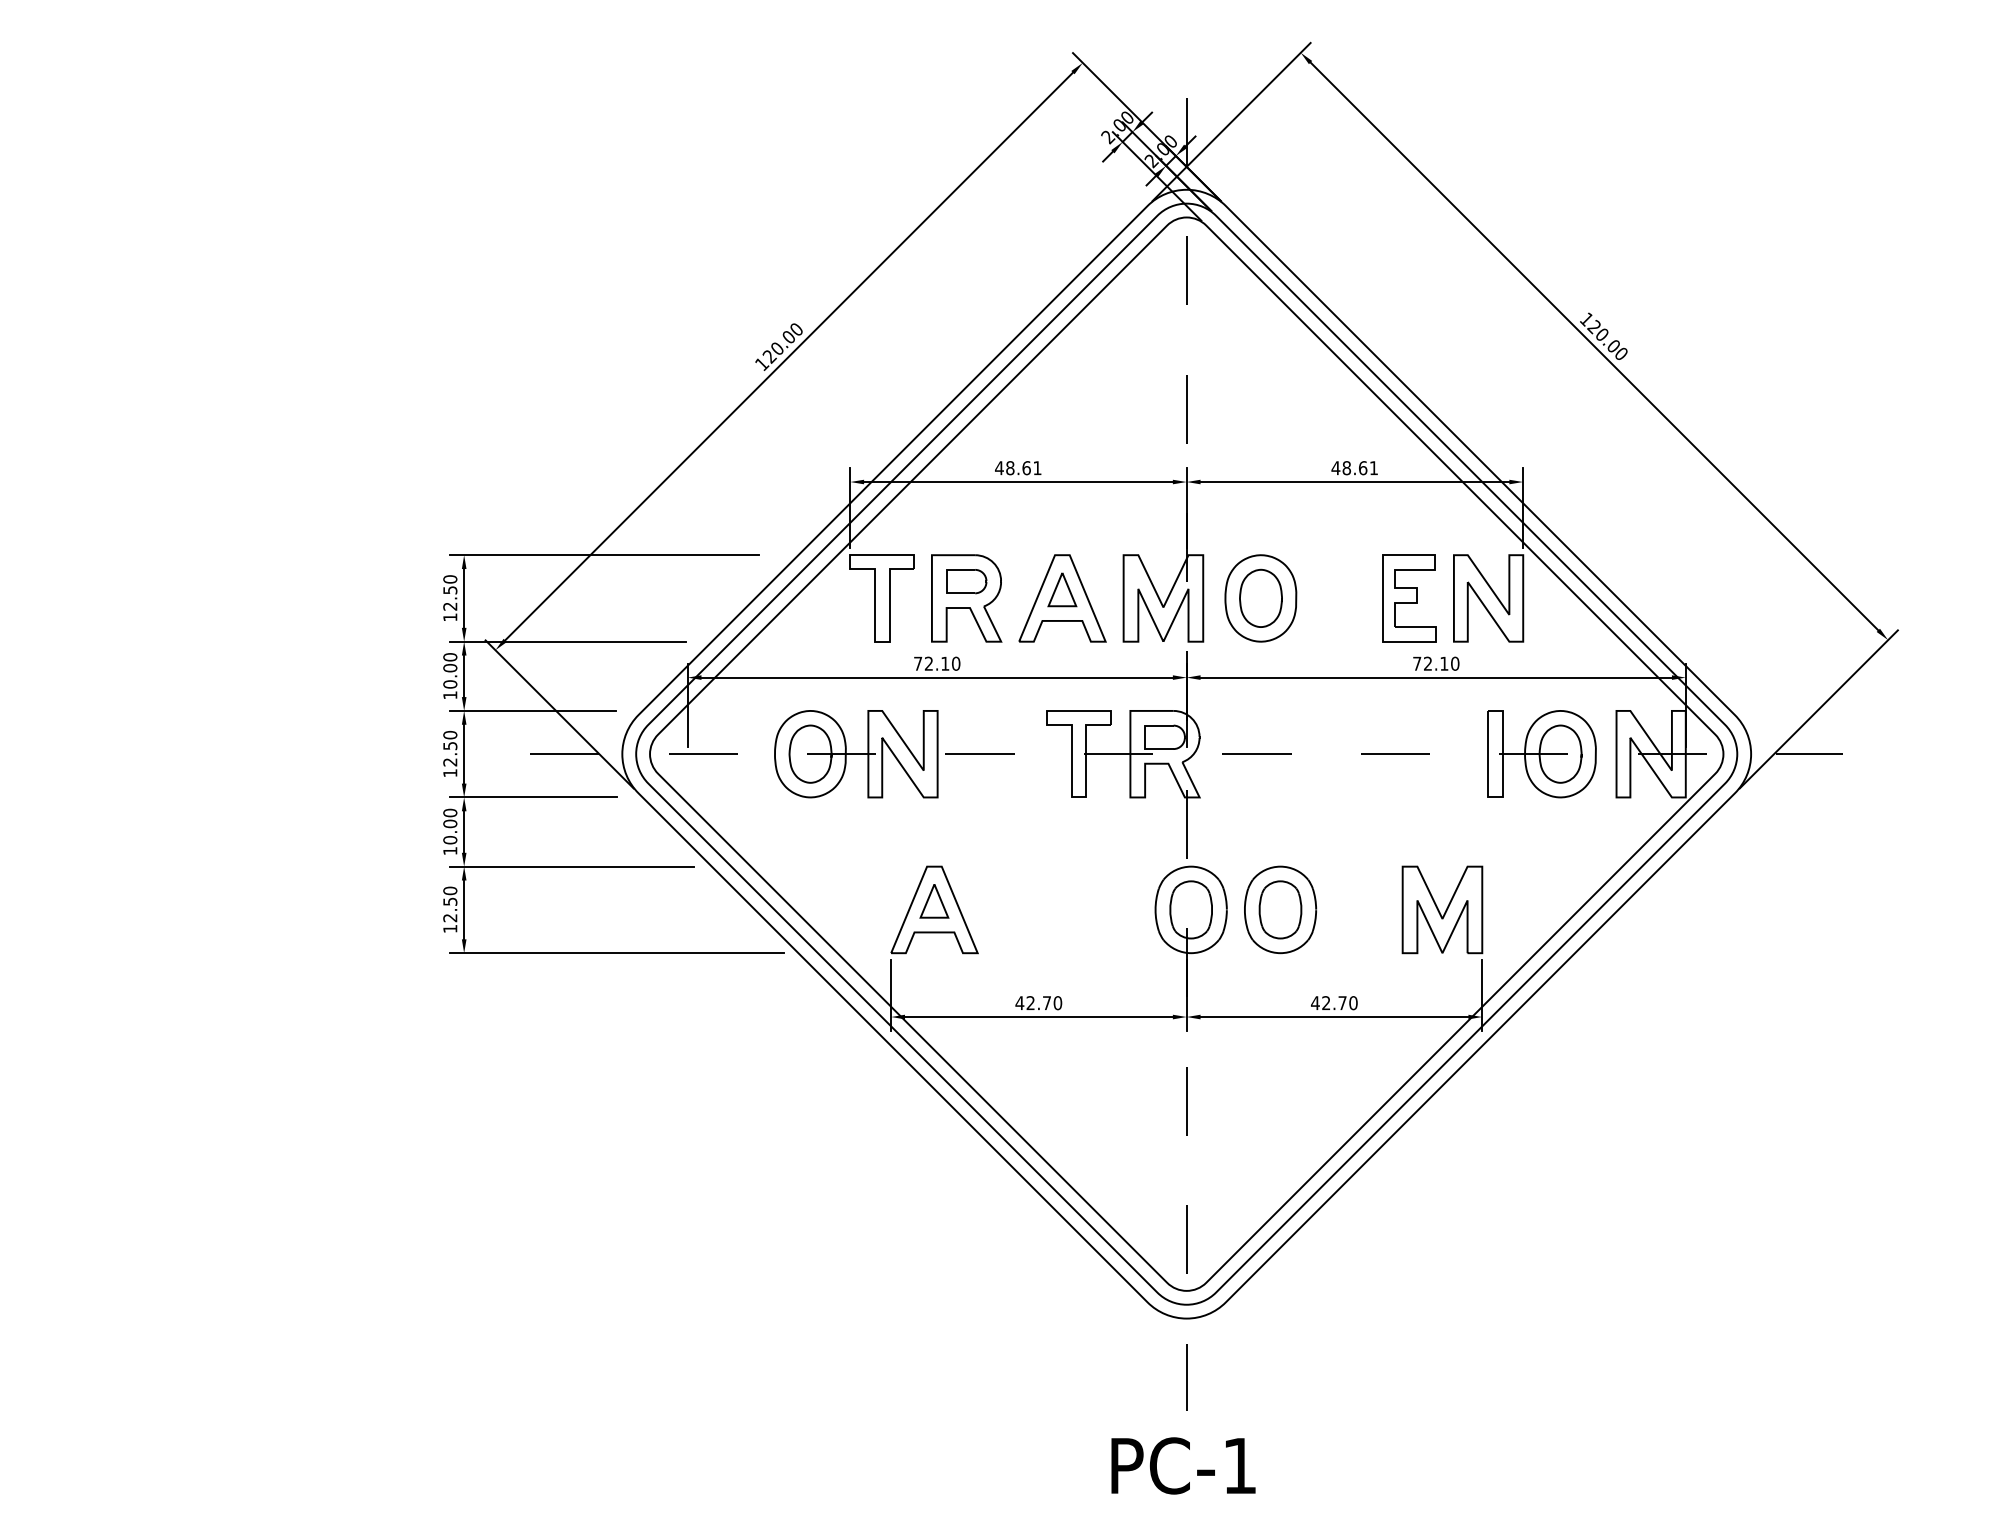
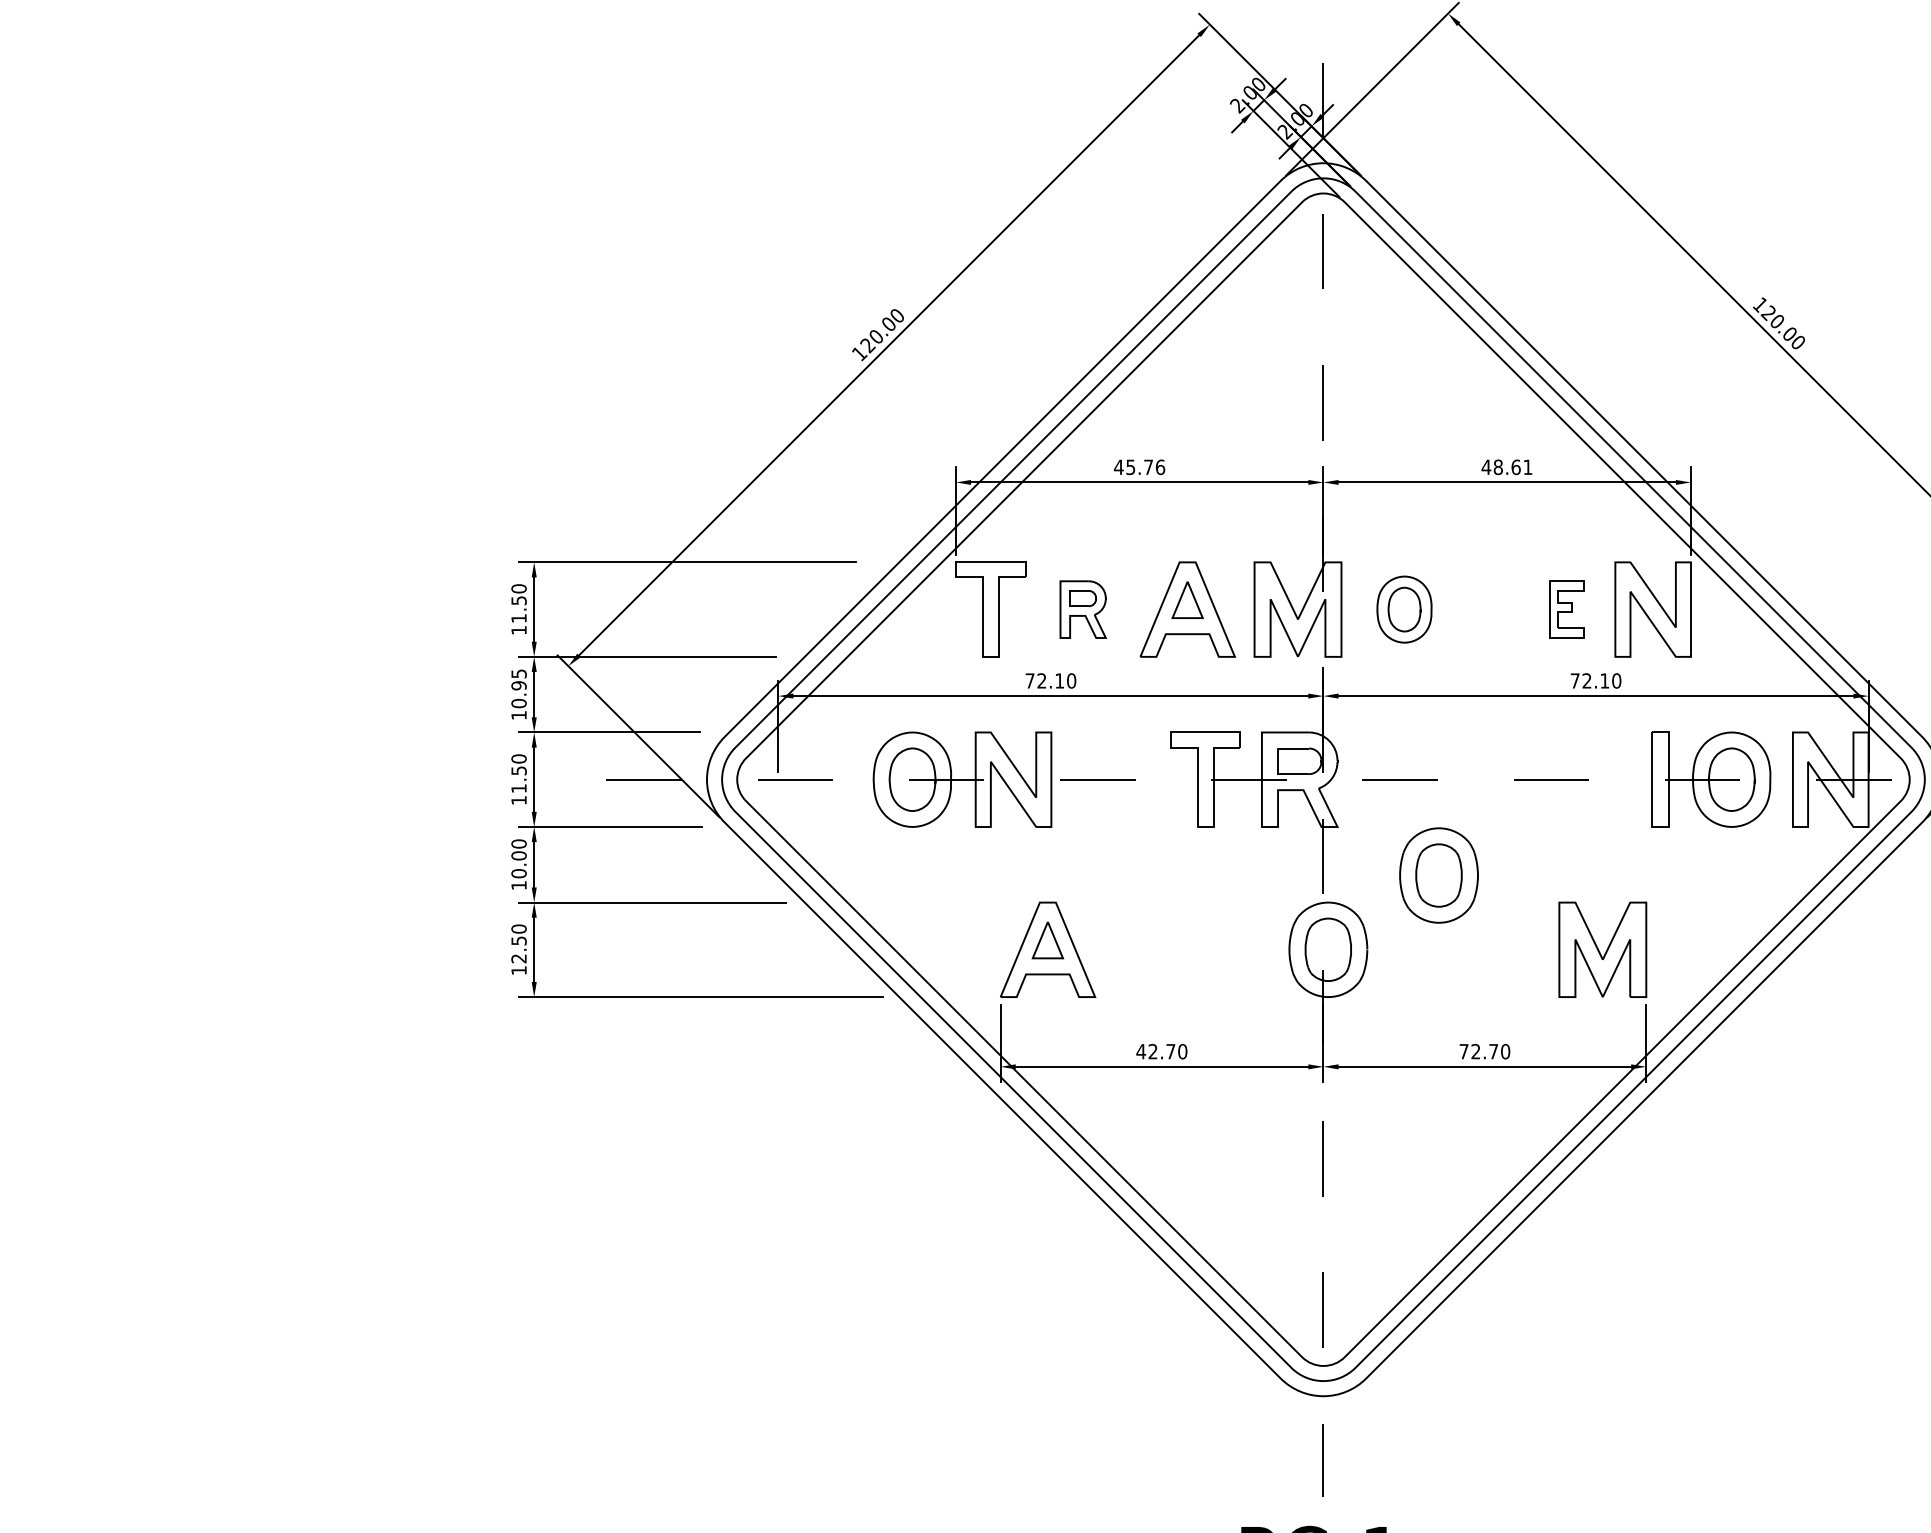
text: (1023, 468) -> (1145, 467), 48.61 -> 45.76
part: (966, 598) -> (1082, 609), size x0.6
part: (1260, 598) -> (1404, 609), size x0.7
part: (1409, 598) -> (1566, 609), size x0.6
text: (450, 606) -> (519, 618), 12.50 -> 11.50
text: (450, 662) -> (519, 679), 10.00 -> 10.95
text: (450, 762) -> (519, 788), 12.50 -> 11.50
part: (1280, 909) -> (1439, 875), moved
text: (1314, 1002) -> (1463, 1050), 42.70 -> 72.70

